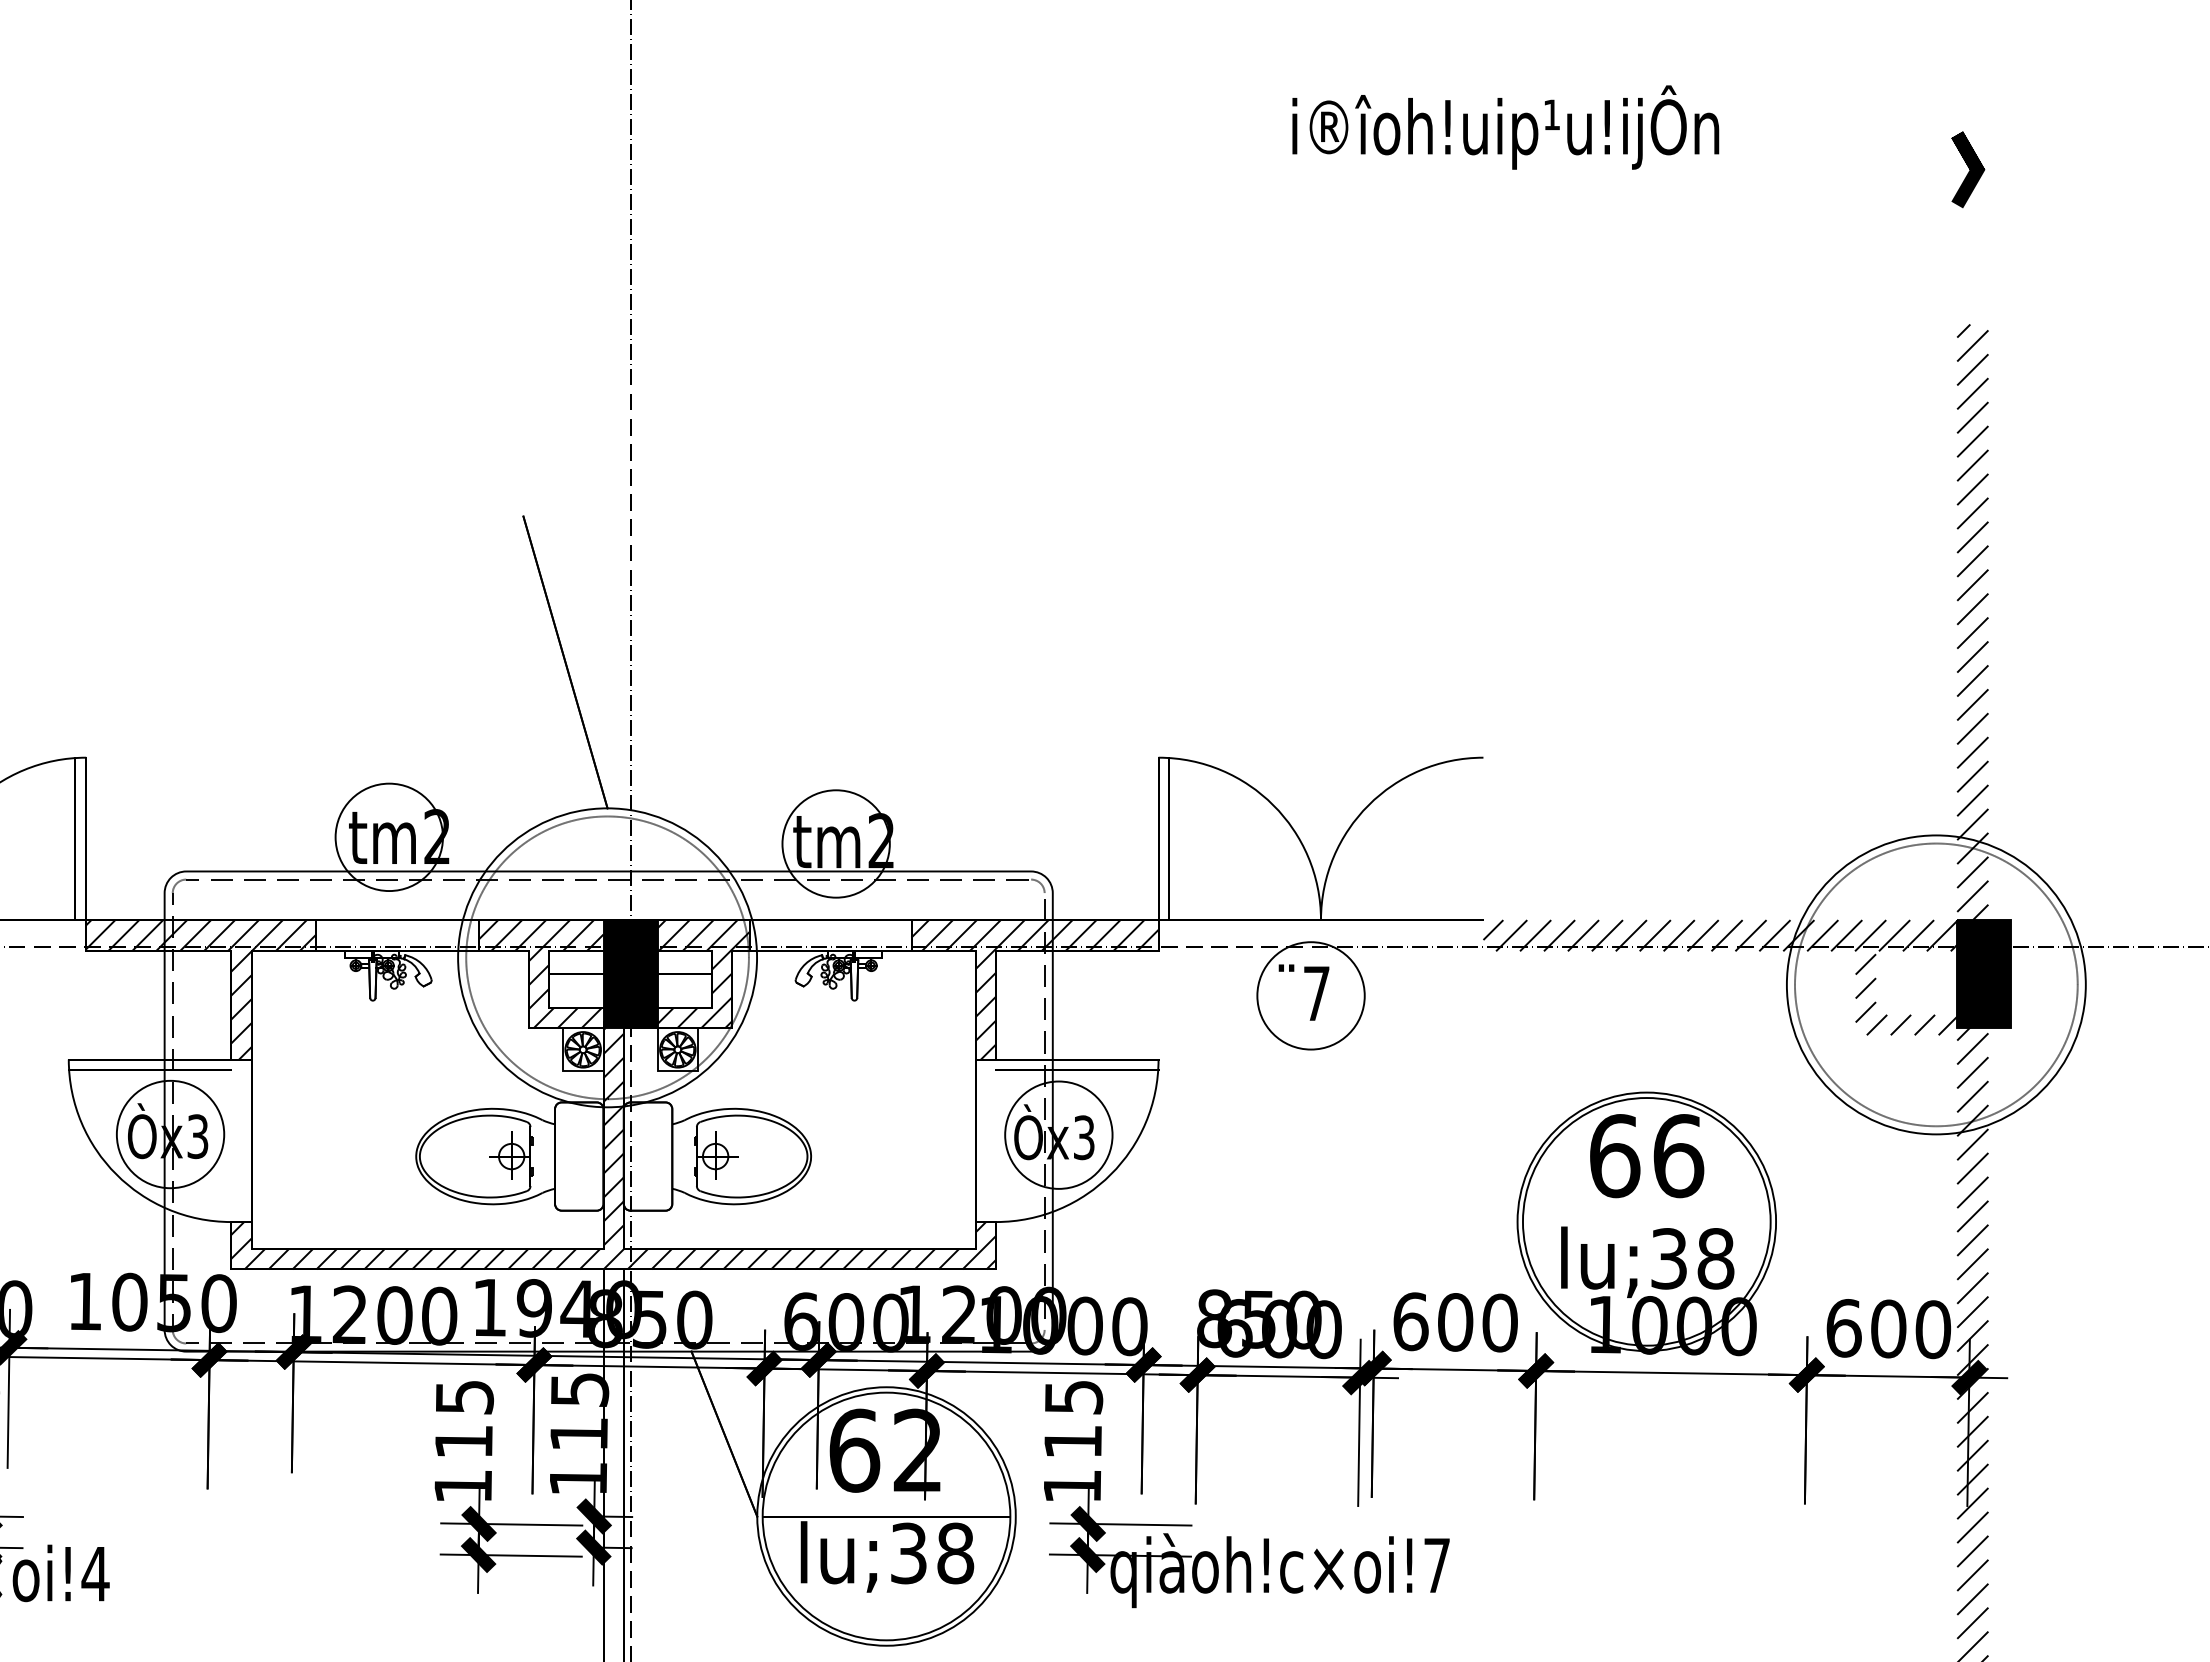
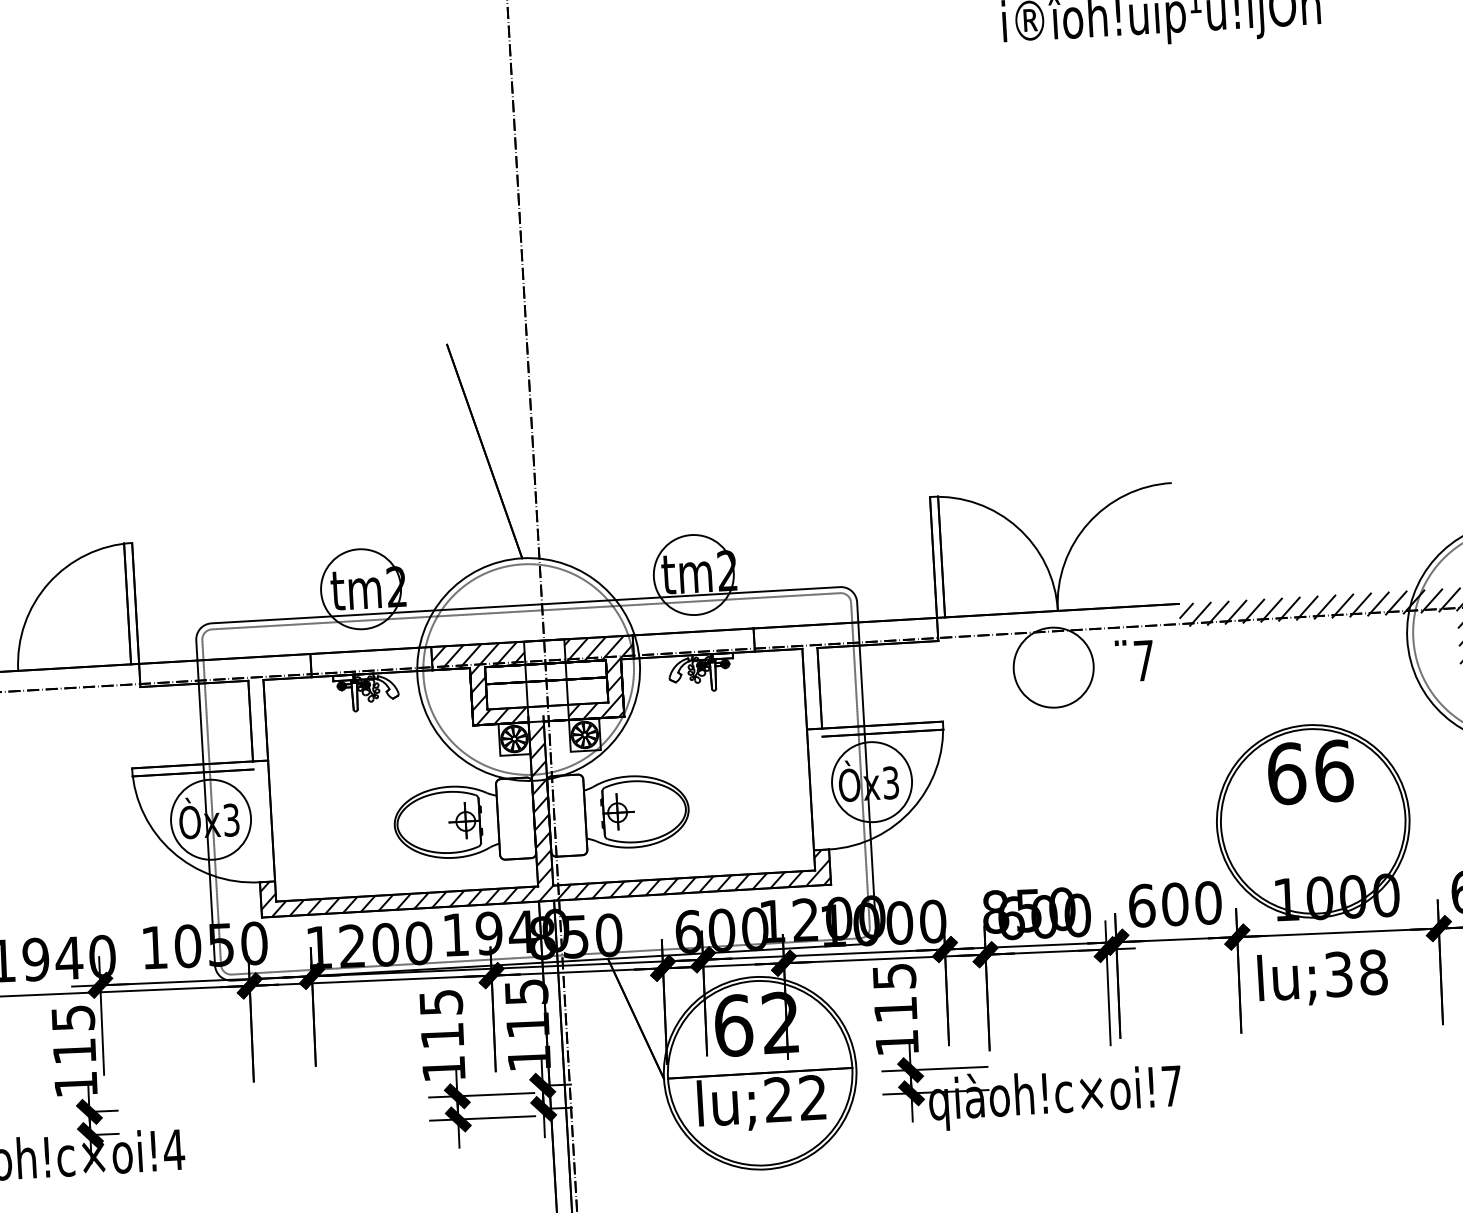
fill: (630, 974) -> (546, 680), removed
hatch: (200, 989) -> (227, 710), removed
hatch: (1034, 989) -> (847, 674), removed
text: (1303, 992) -> (1134, 660), moved
text: (1647, 1261) -> (1322, 977), moved
text: (932, 1553) -> (795, 1098), lu;38 -> lu;22

